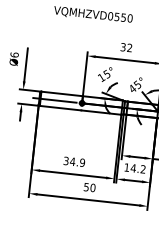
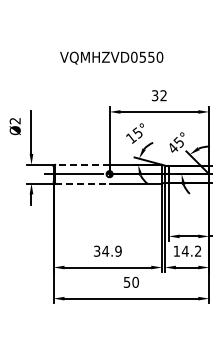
text: (14, 54) -> (14, 120), Ø6 -> Ø2
line: (61, 93) -> (81, 164), solid -> dashed
line: (60, 108) -> (82, 183), solid -> dashed

